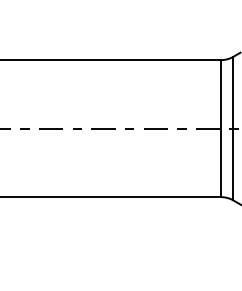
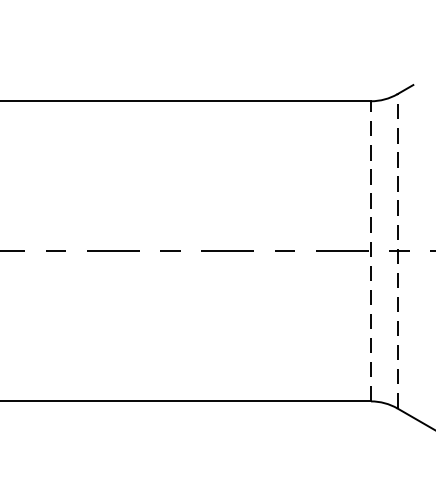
line: (221, 128) -> (371, 251), solid -> dashed
line: (233, 128) -> (397, 251), solid -> dashed

